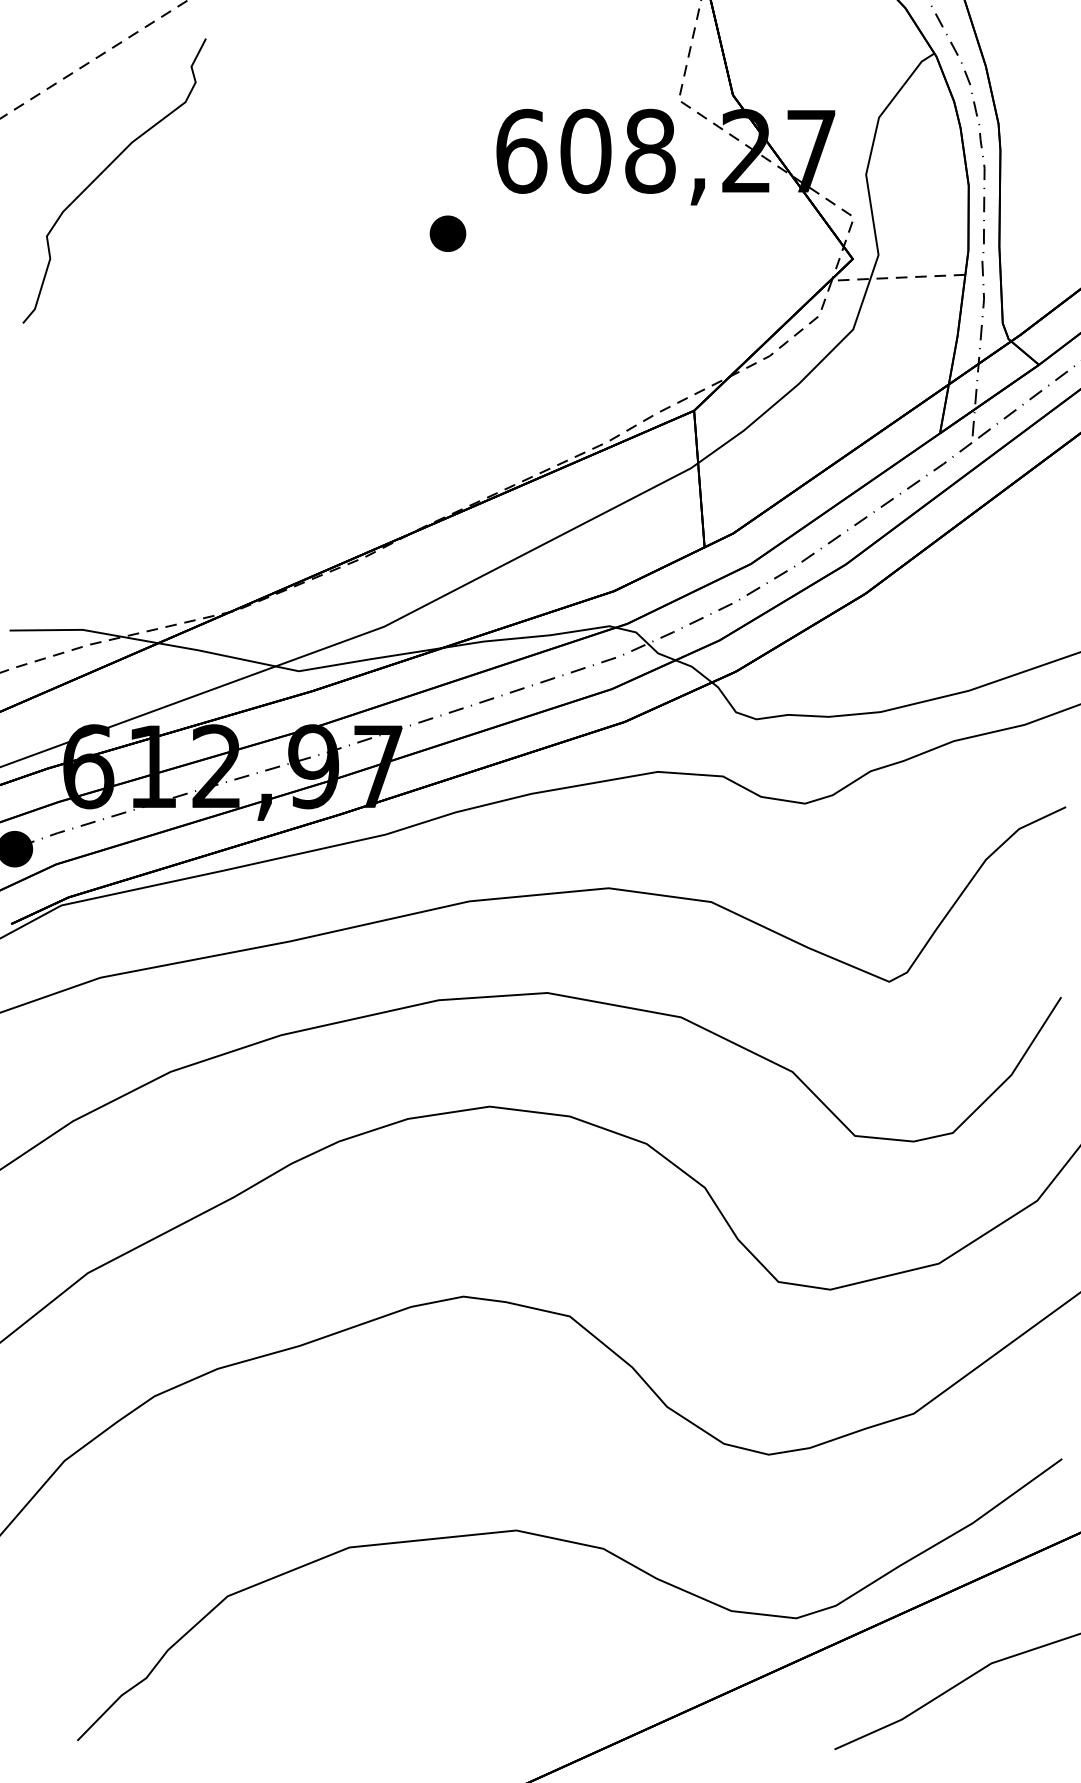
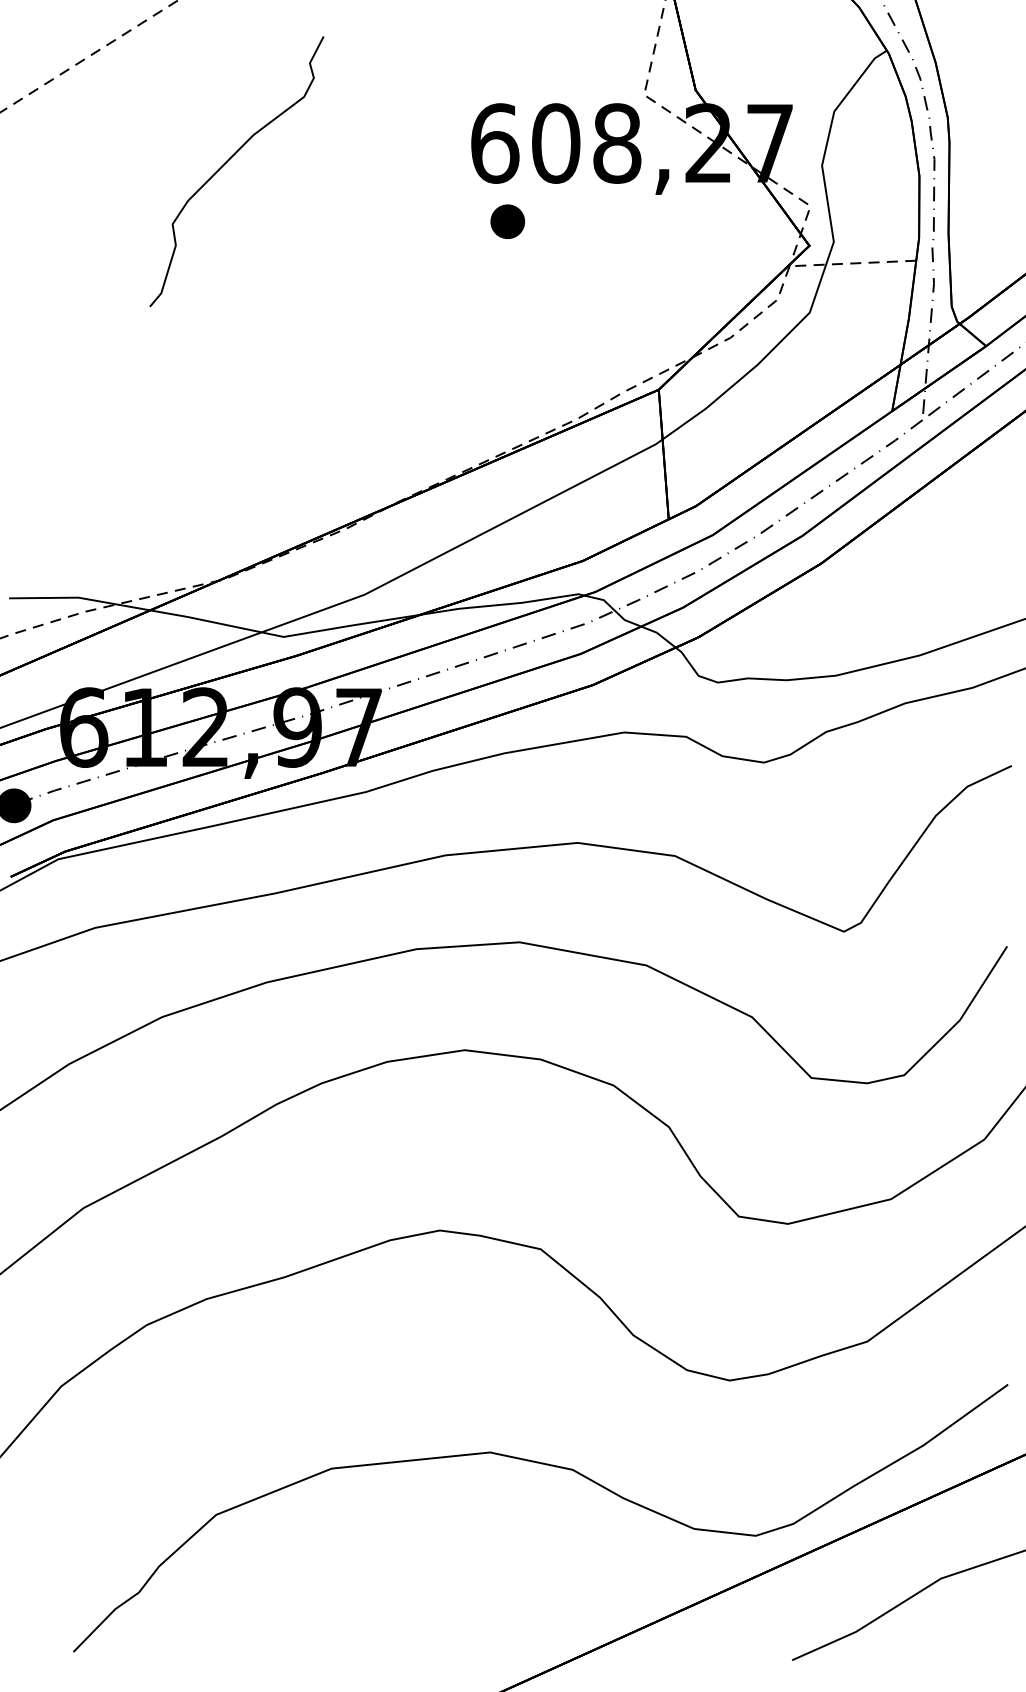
curve: (105, 170) -> (228, 161), moved
part: (447, 233) -> (507, 221), moved

